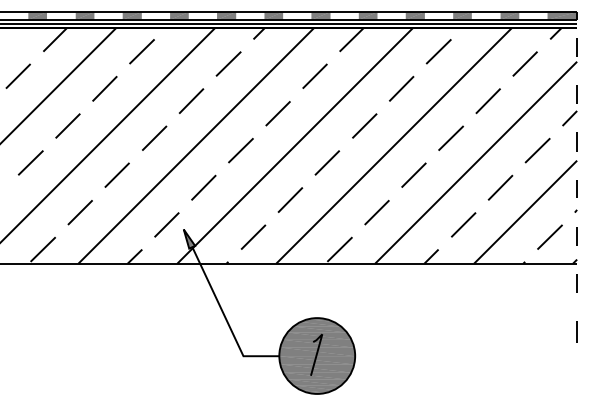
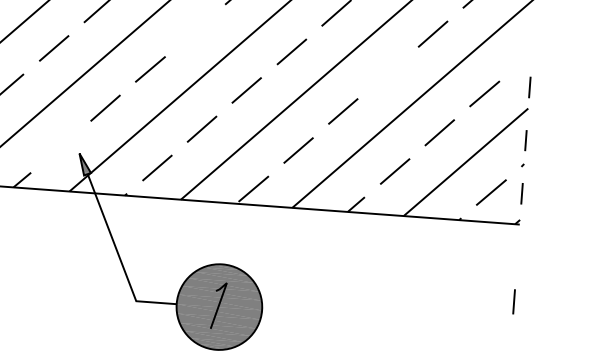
part: (576, 103) -> (532, 44), removed
line: (277, 113) -> (194, 30), removed
line: (450, 137) -> (387, 71), removed
line: (166, 224) -> (60, 146), removed
line: (576, 283) -> (517, 246), removed

